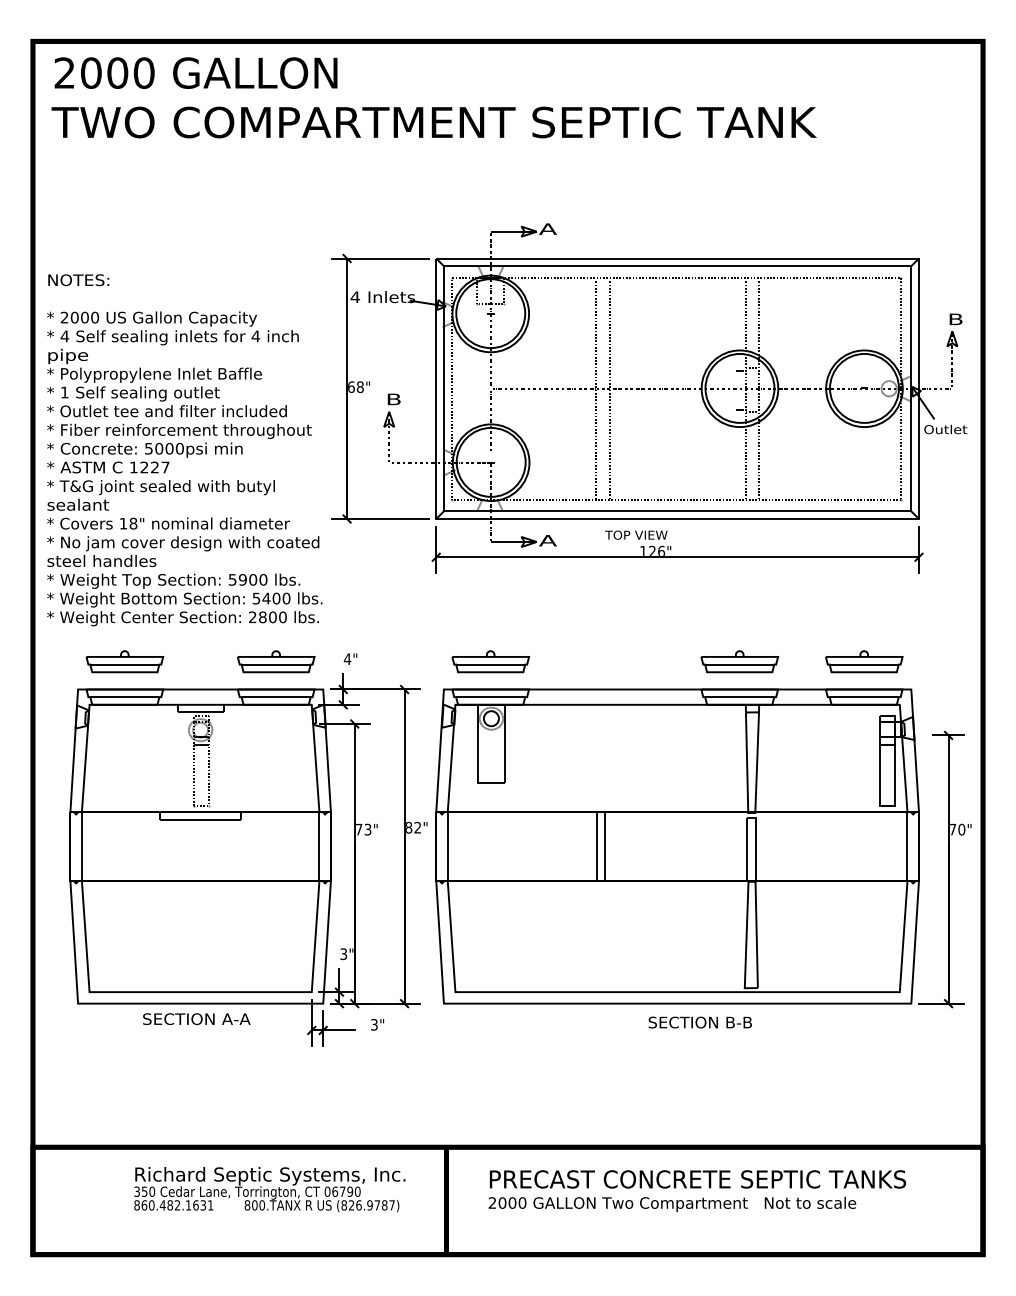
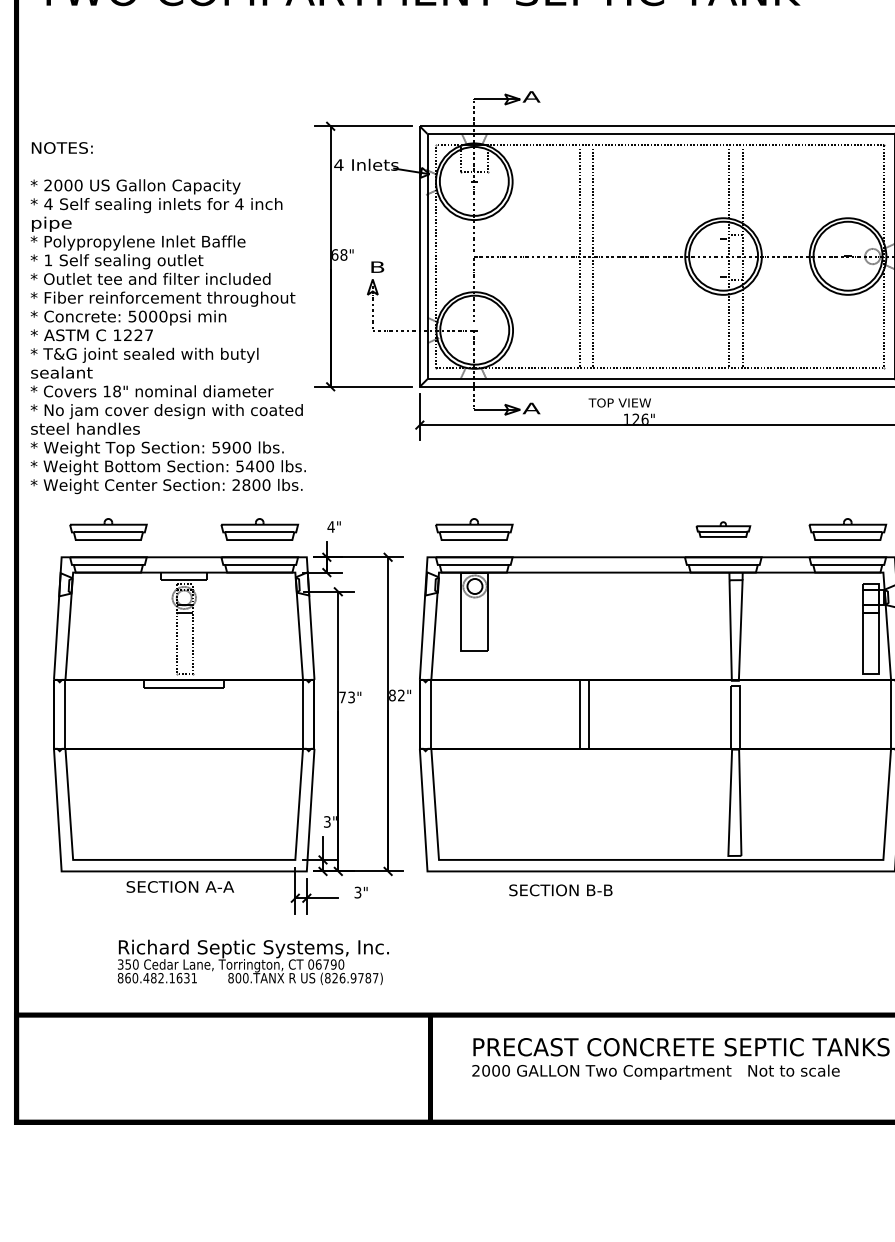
part: (739, 661) -> (723, 529), size x0.7
text: (699, 1022) -> (560, 890), moved
text: (269, 1189) -> (253, 962), moved

